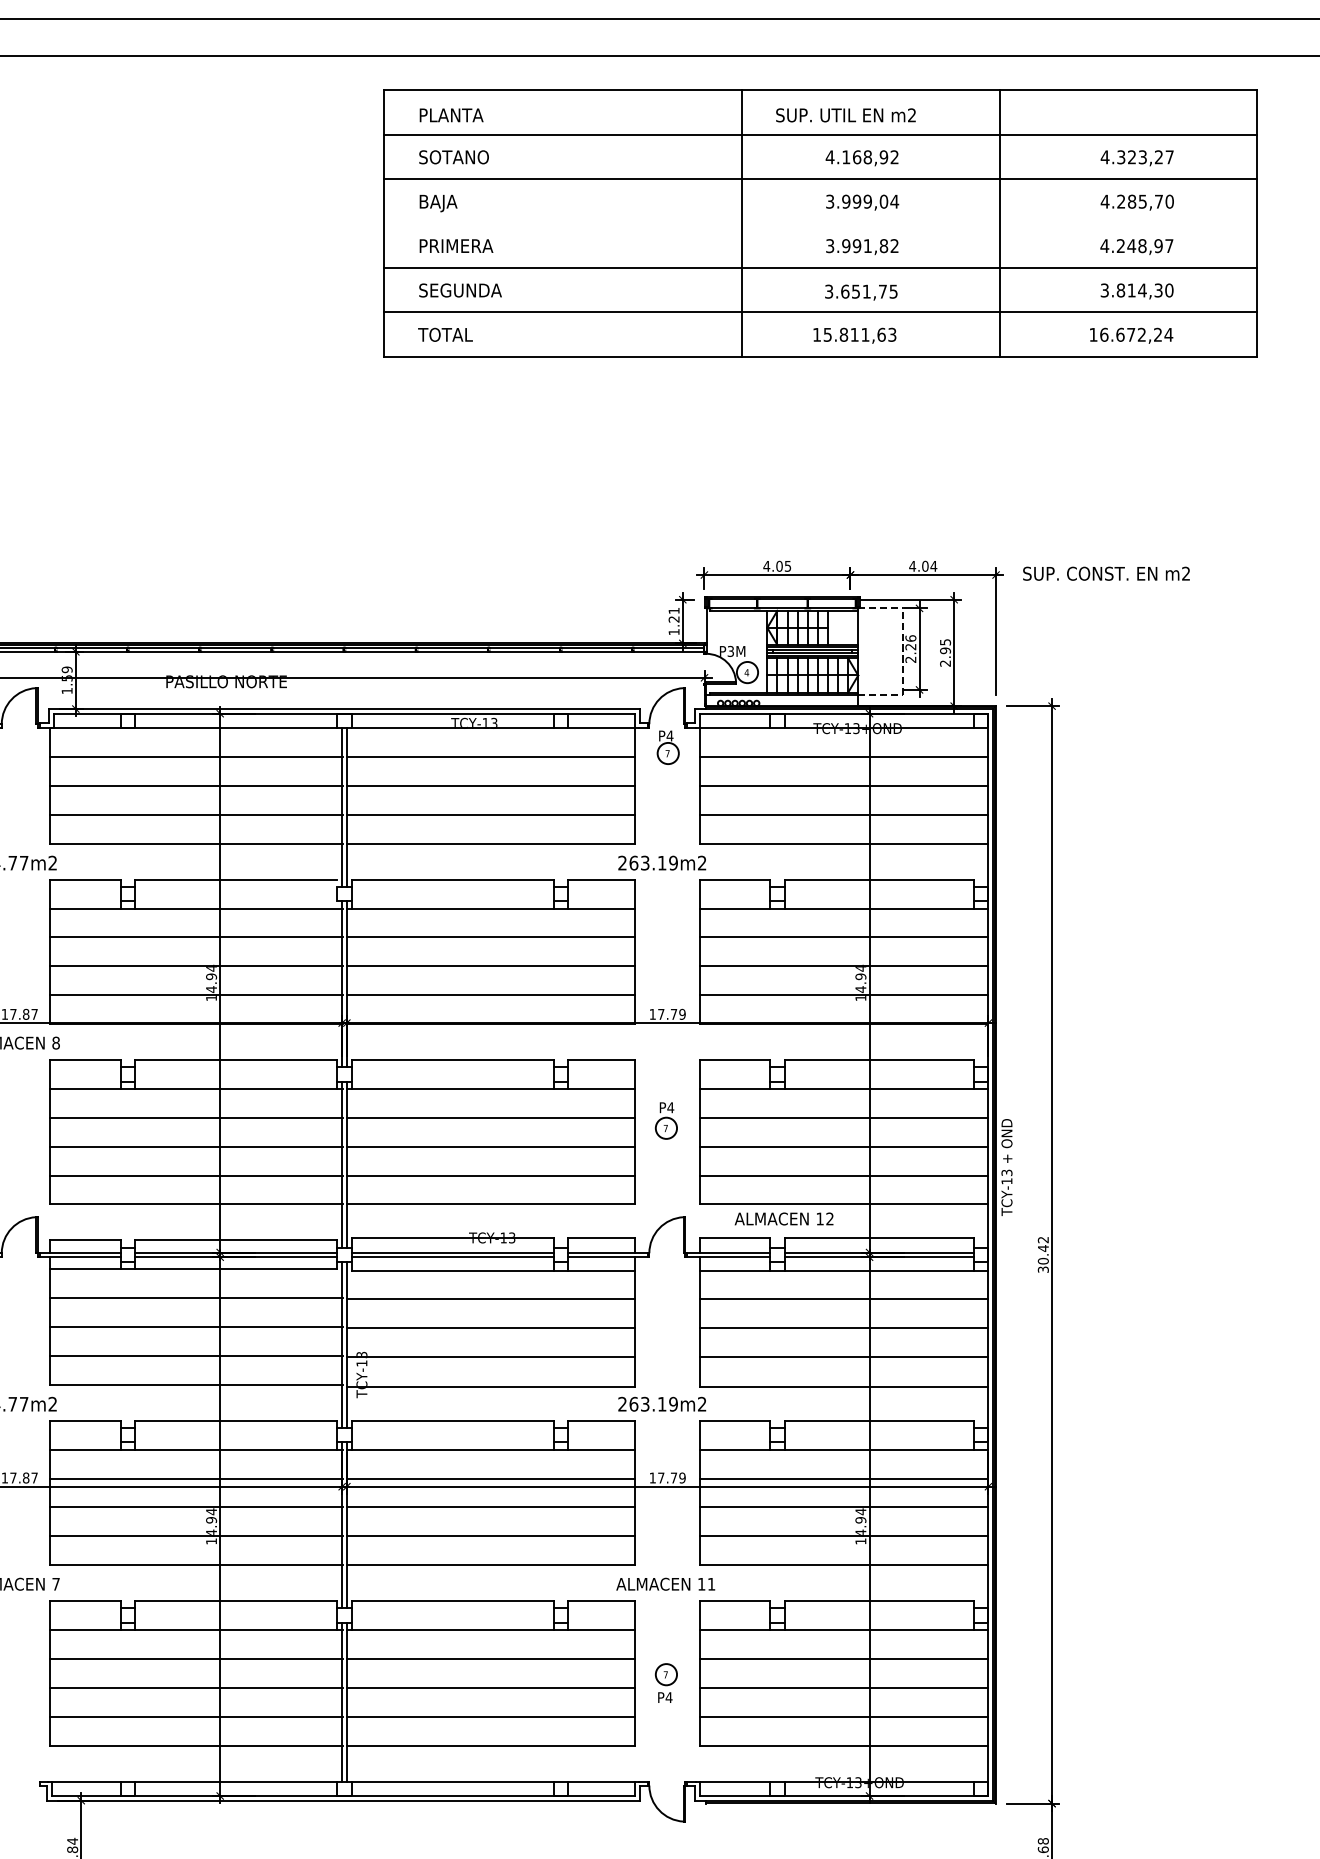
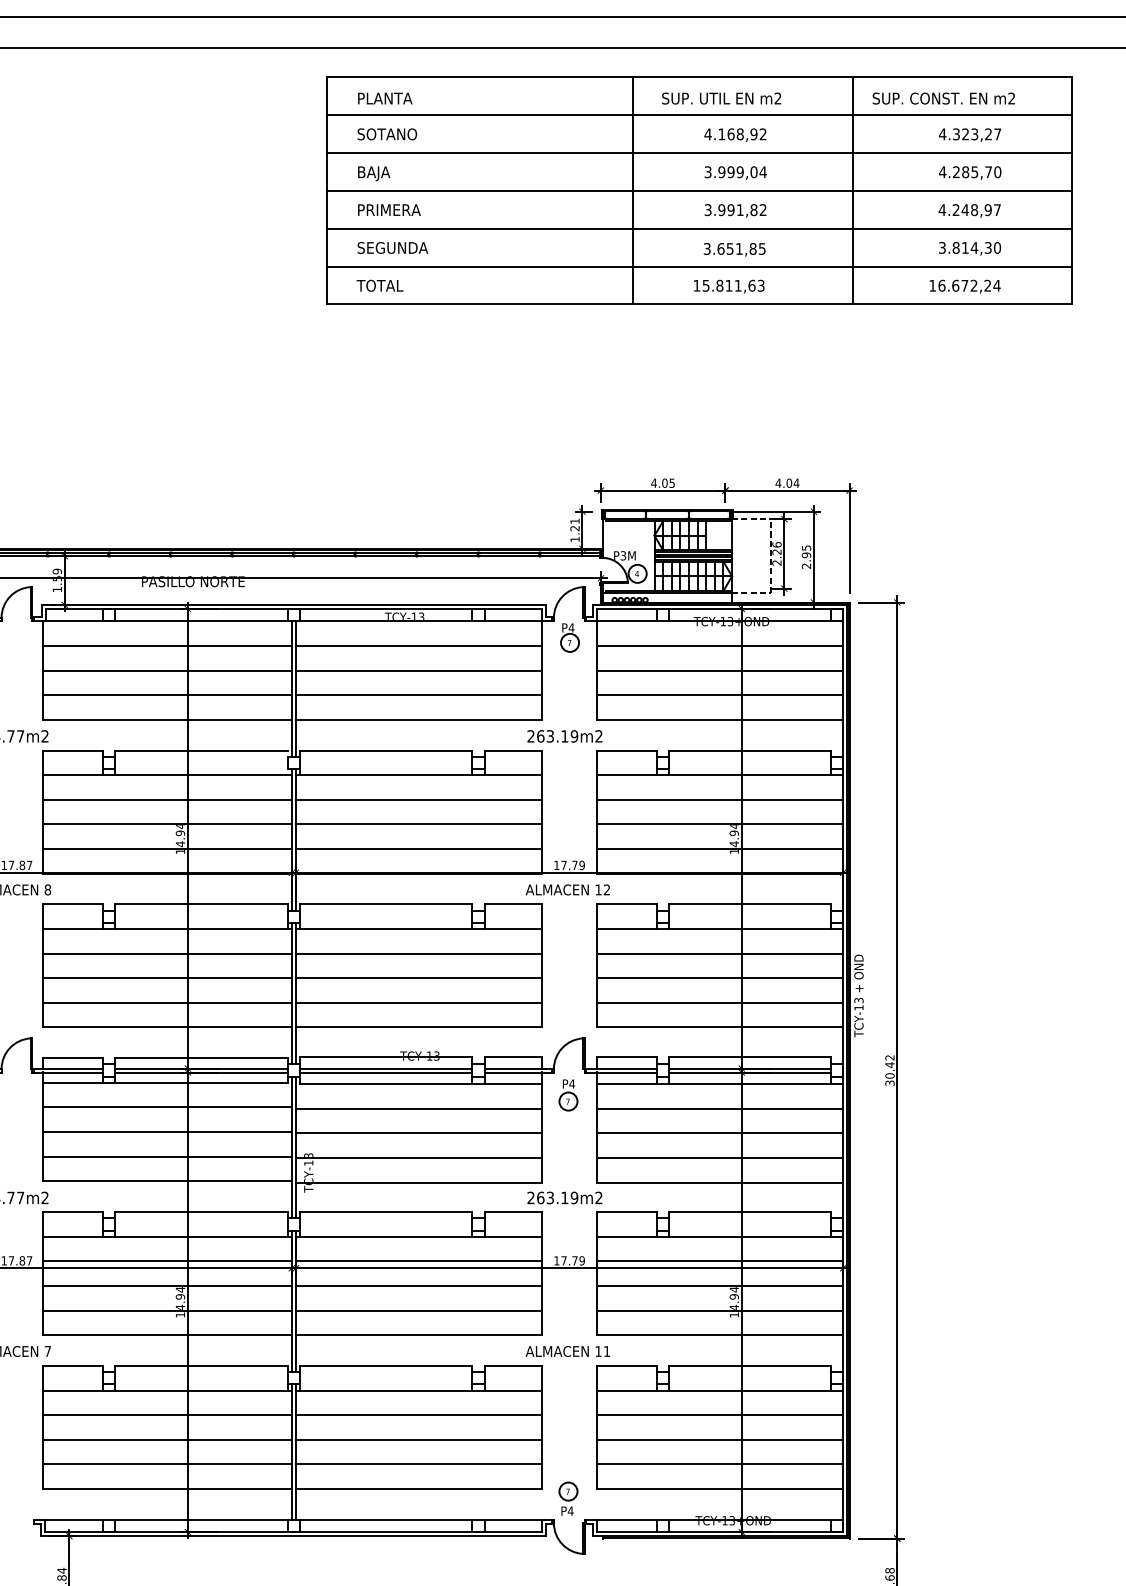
line: (820, 223) -> (699, 190), added
text: (882, 291) -> (752, 248), 3.651,75 -> 3.651,85
text: (1106, 573) -> (943, 98), moved
part: (666, 1121) -> (568, 1095), moved
text: (783, 1218) -> (567, 889), moved
part: (666, 1682) -> (568, 1498), moved

